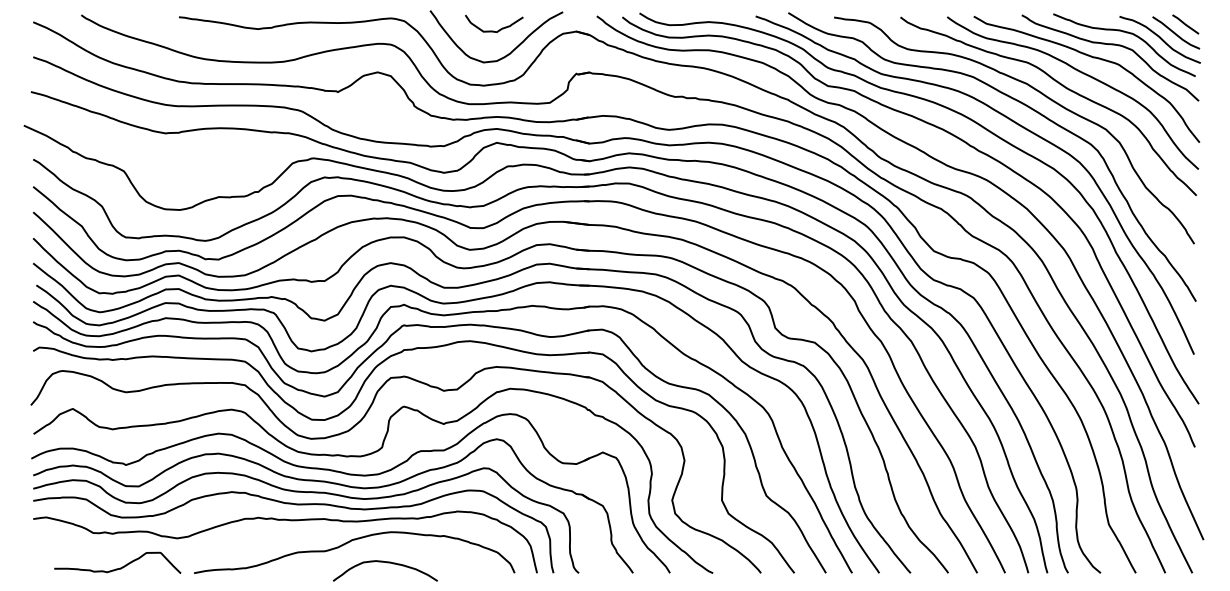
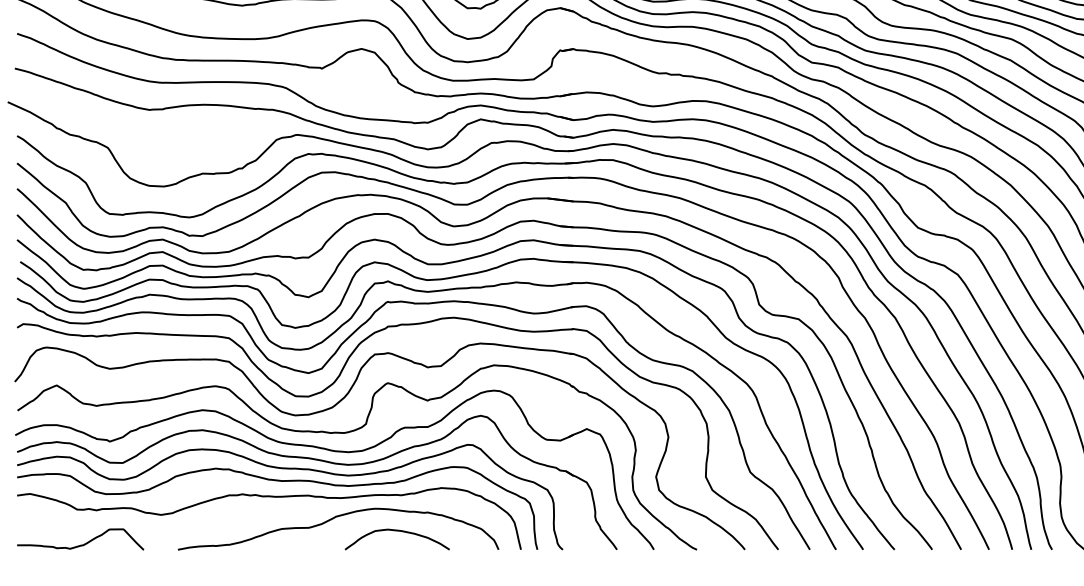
curve: (387, 563) -> (399, 532), moved
curve: (120, 567) -> (83, 544), moved

